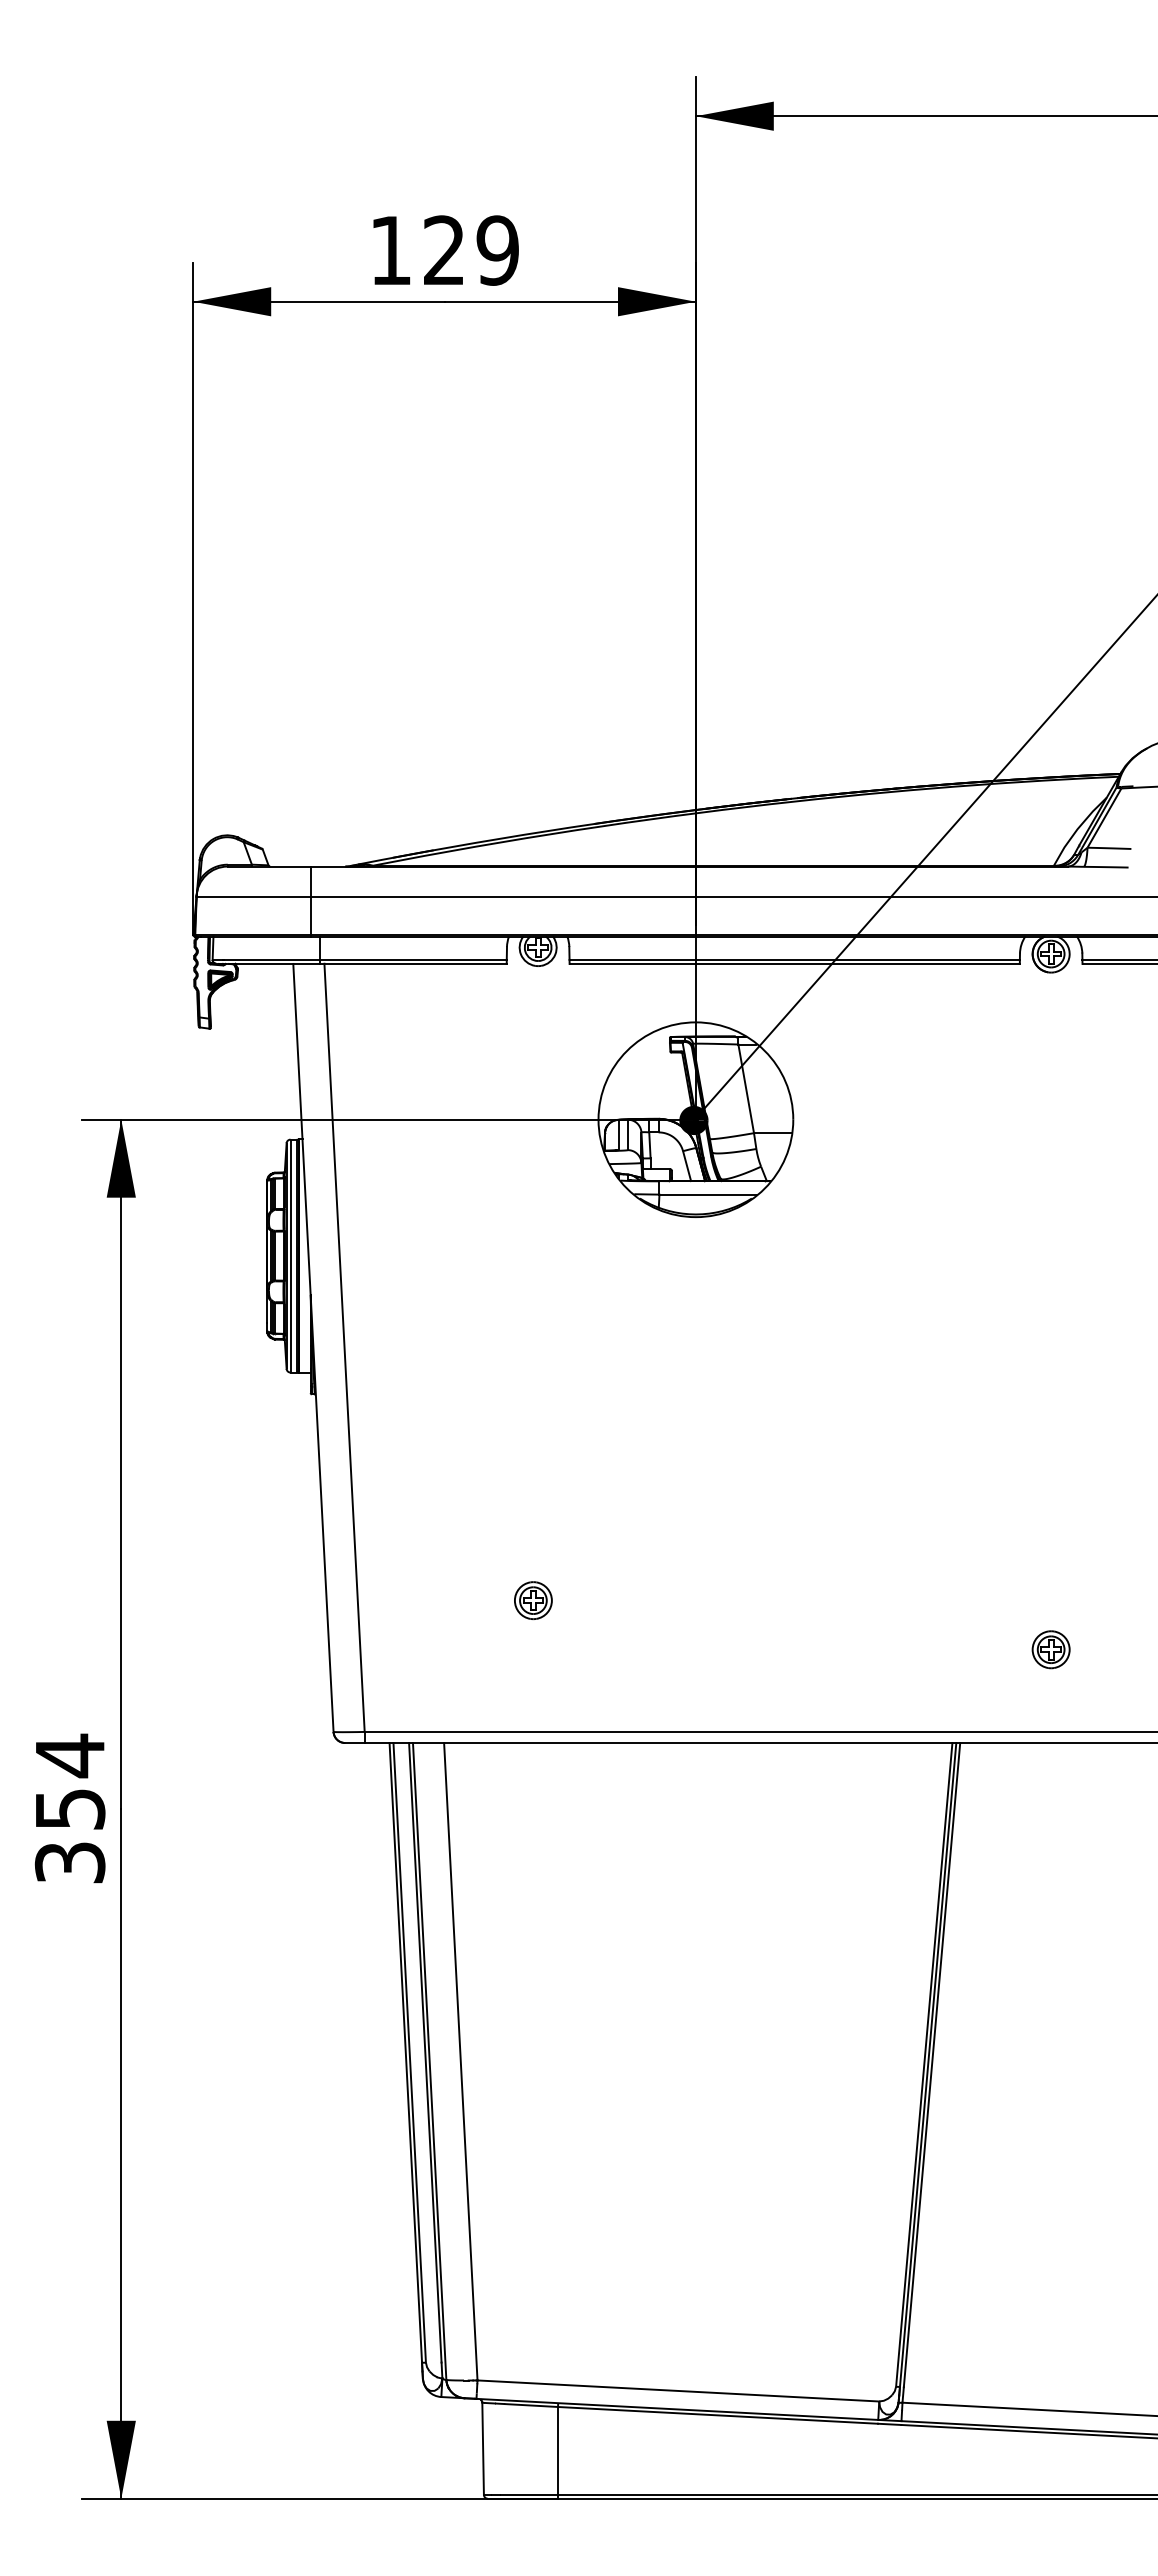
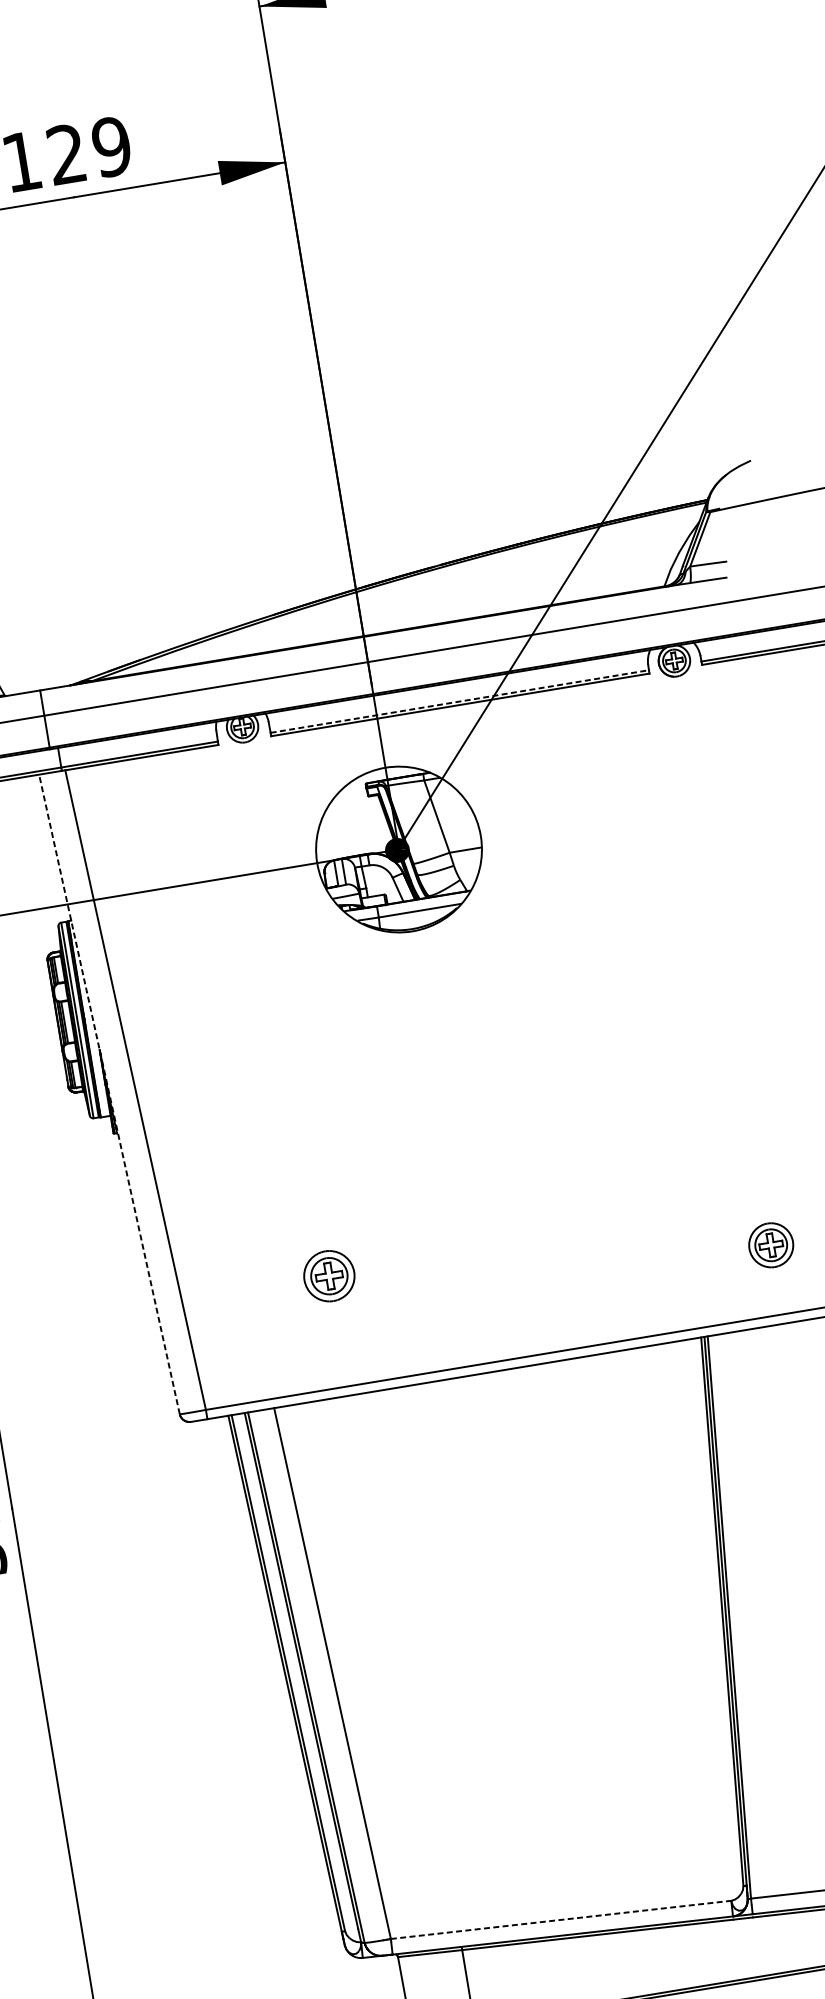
line: (795, 959) -> (460, 701), solid -> dashed
line: (313, 1347) -> (109, 1094), solid -> dashed
part: (533, 1600) -> (329, 1276), size x1.6
part: (1050, 1649) -> (770, 1245), size x1.4
line: (678, 2390) -> (561, 1919), solid -> dashed

